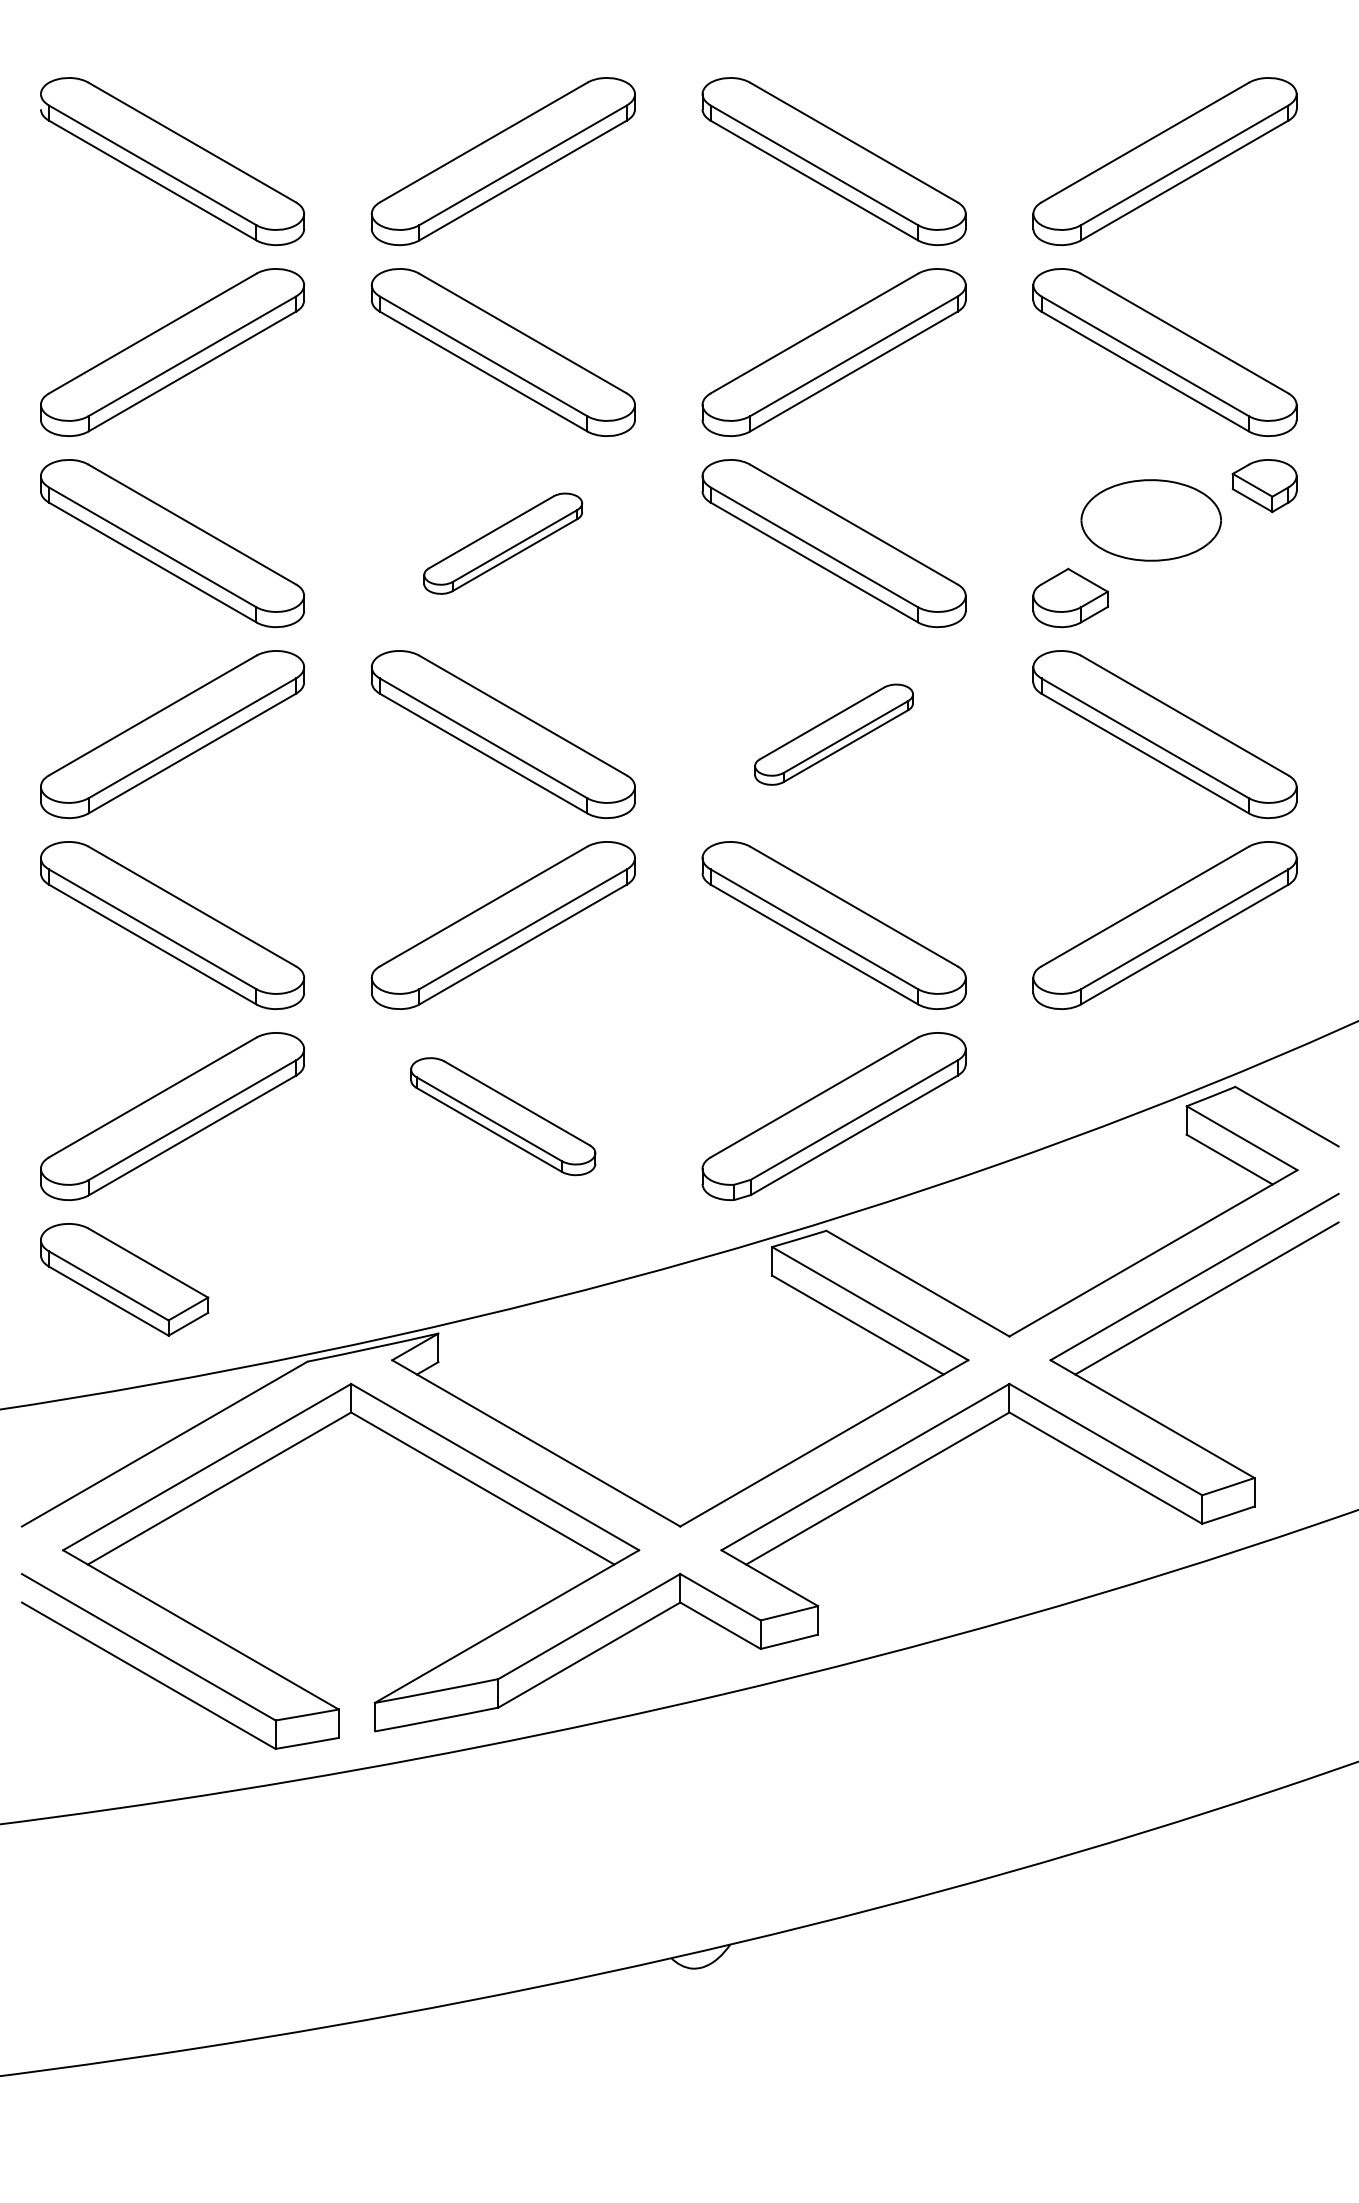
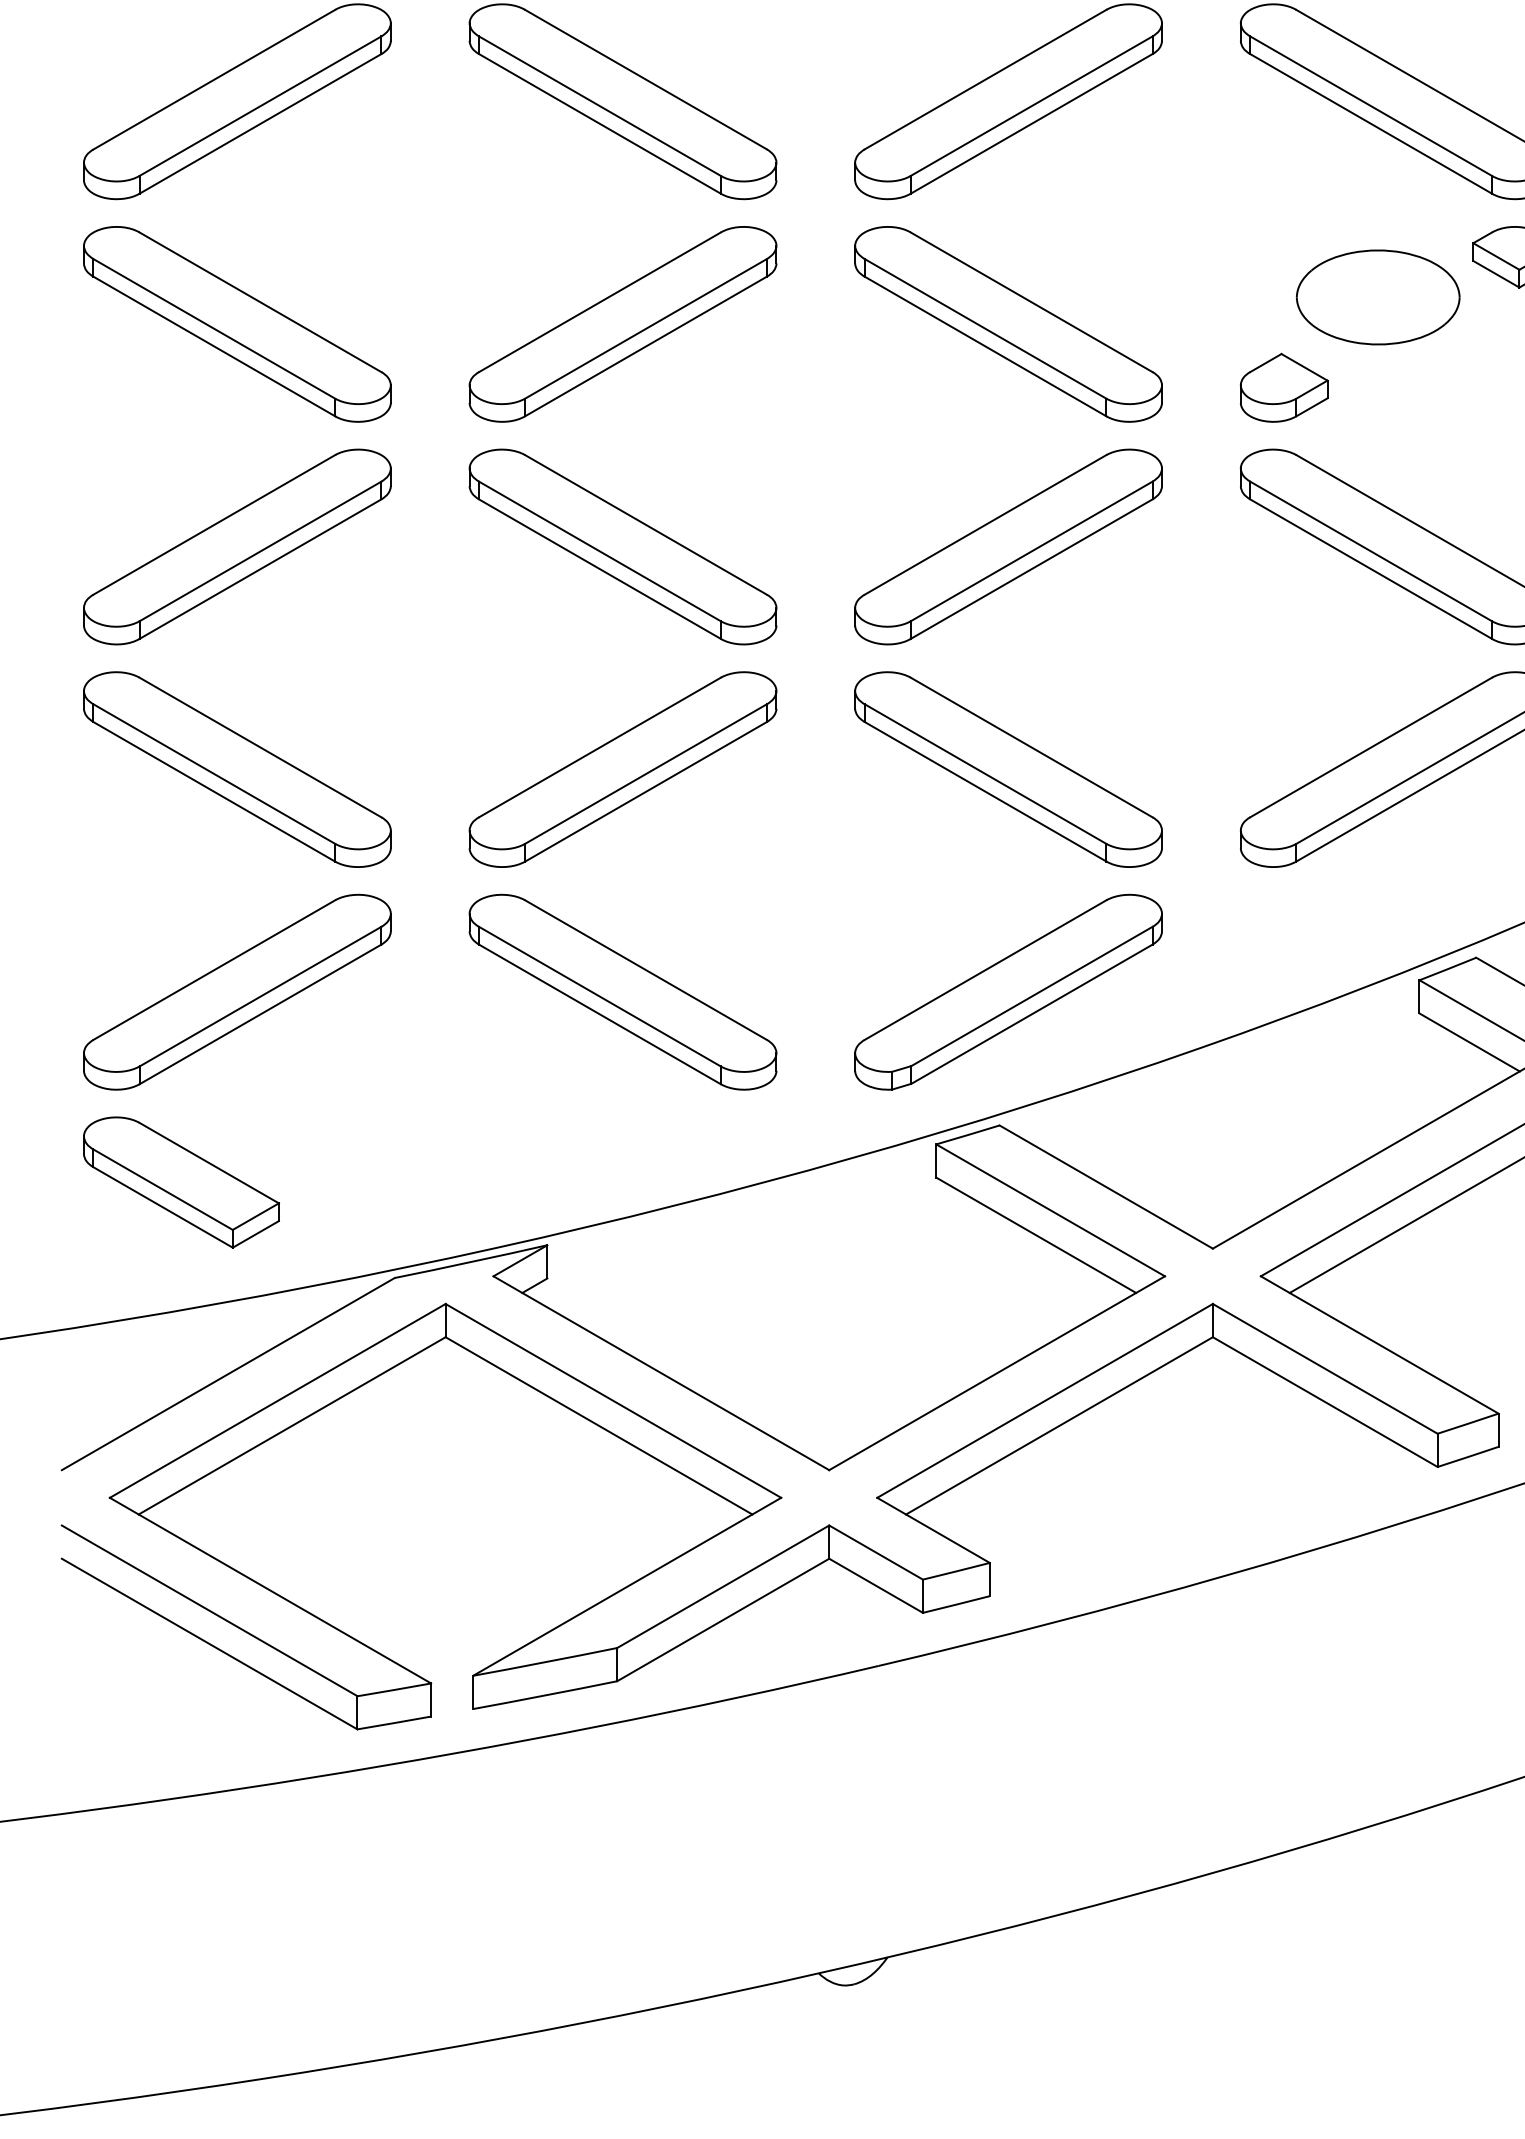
part: (502, 543) -> (621, 324), size x1.67
part: (833, 734) -> (1007, 546), size x1.67
part: (502, 1116) -> (621, 992), size x1.43

